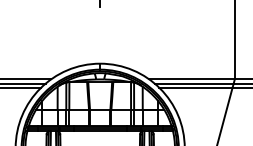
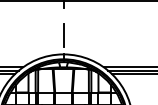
line: (100, 40) -> (63, 35), added

